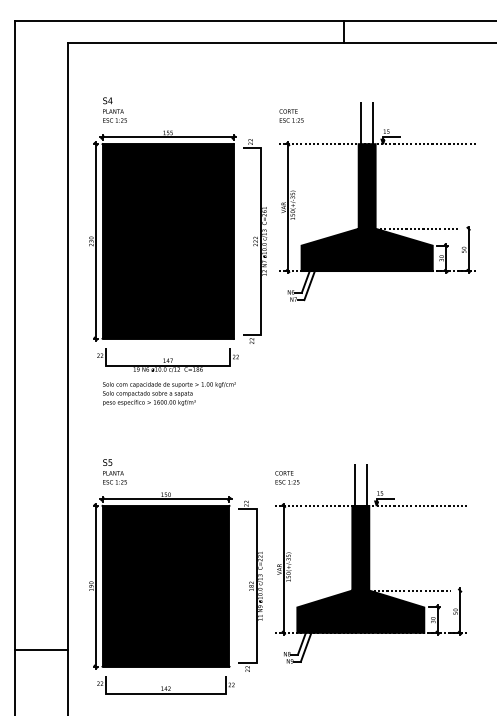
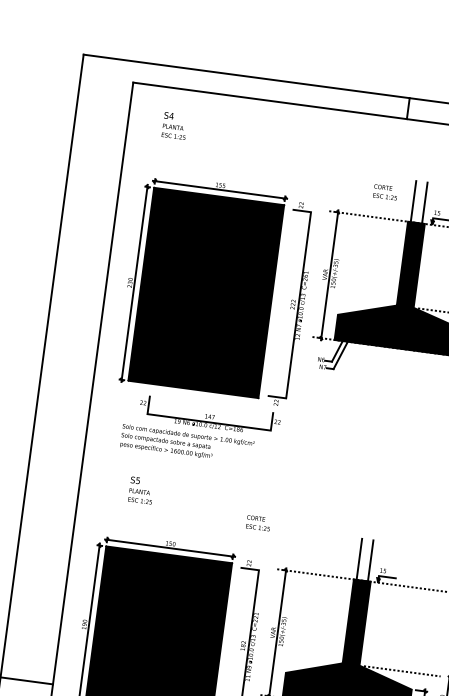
text: (114, 109) -> (174, 125), moved
text: (291, 115) -> (385, 191), moved
part: (167, 359) -> (209, 415), moved
text: (114, 471) -> (141, 490), moved
text: (287, 477) -> (258, 522), moved

